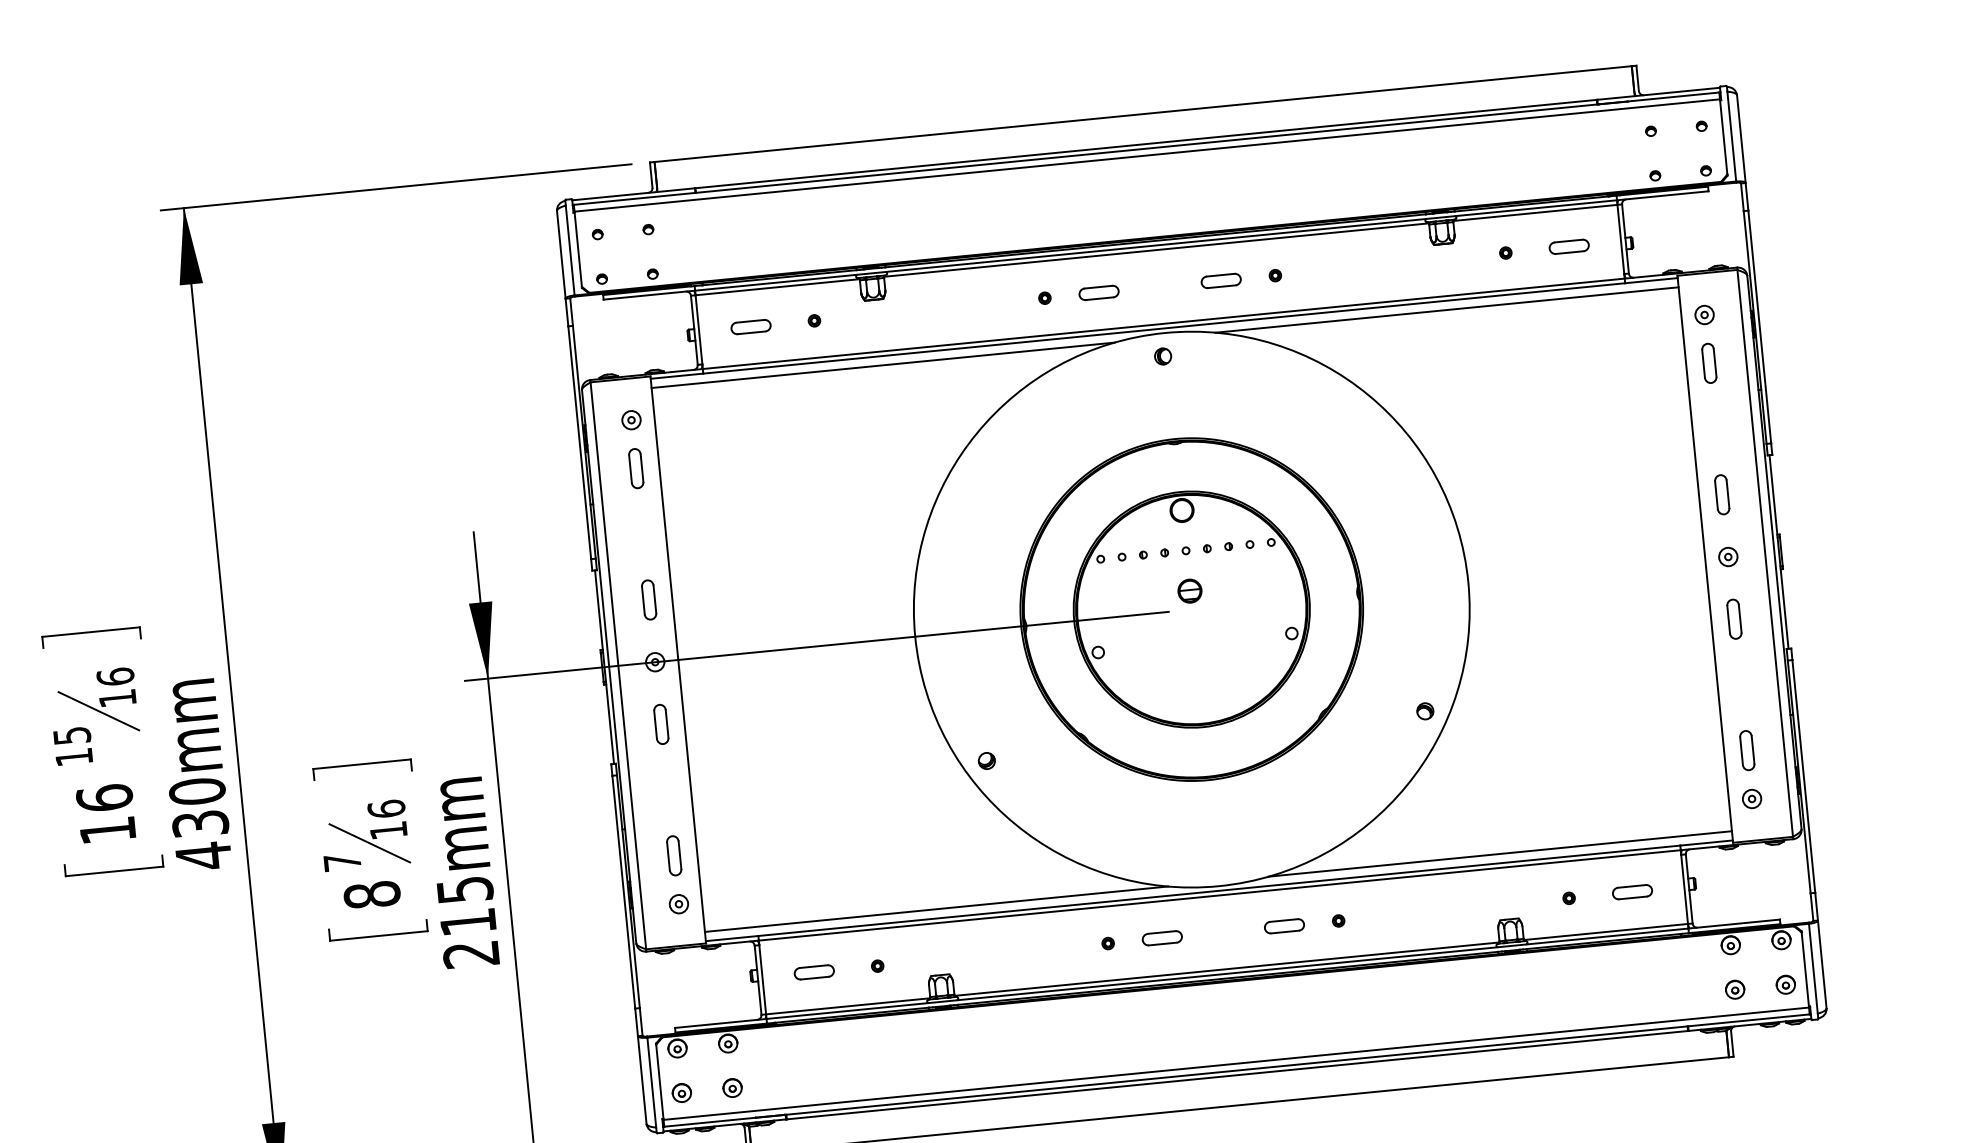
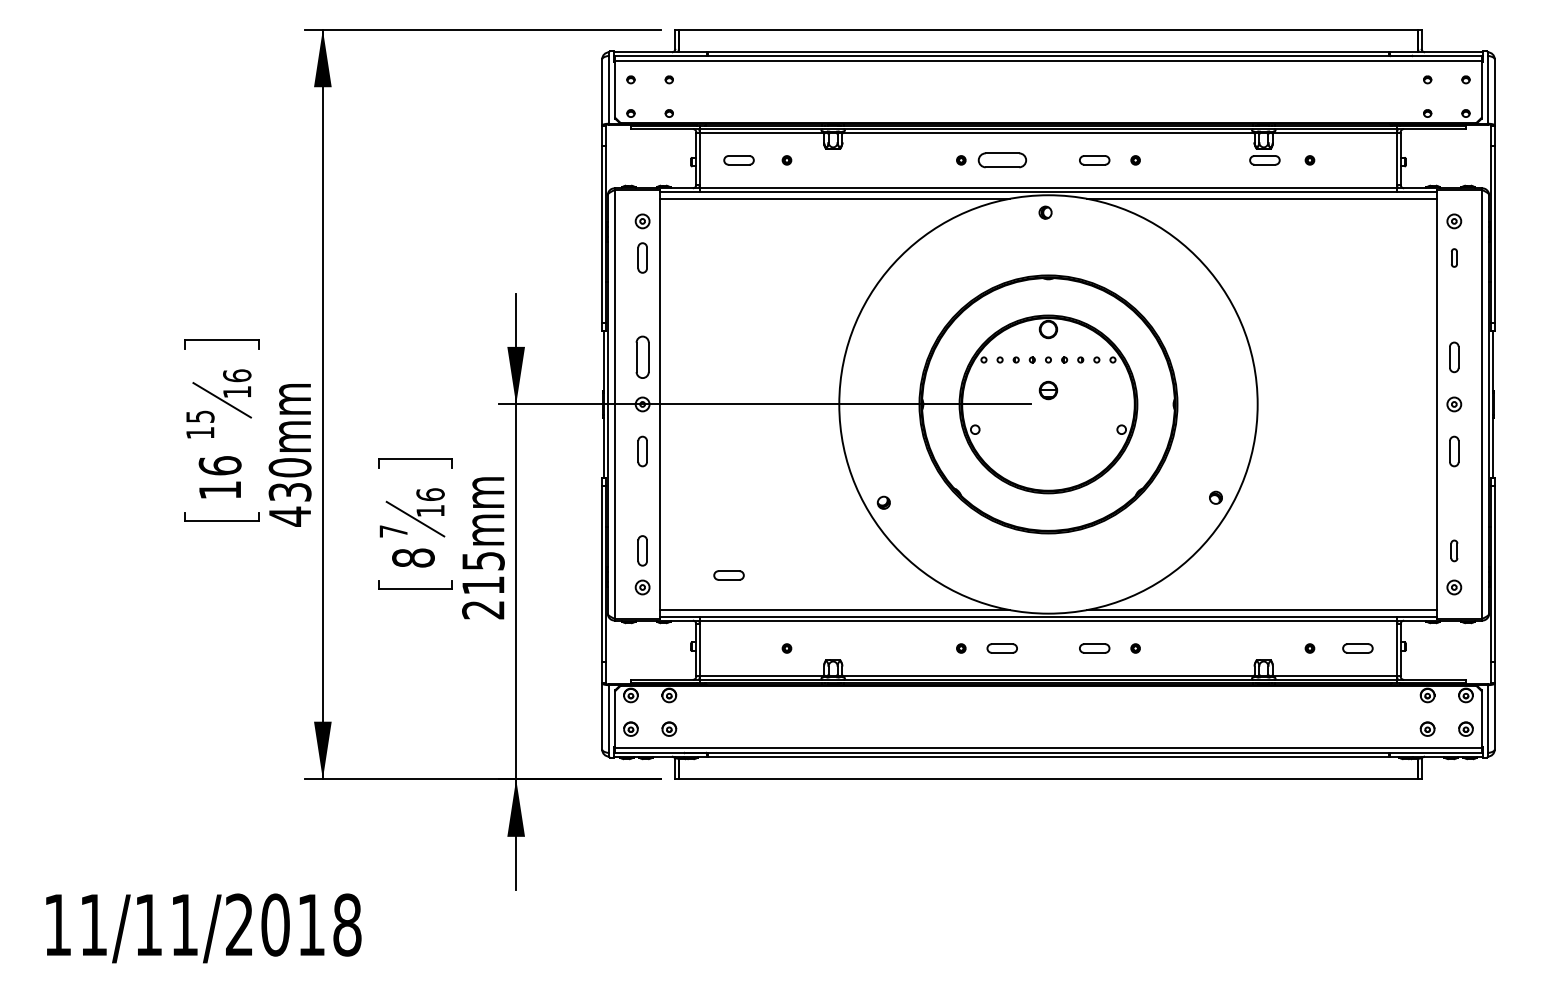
part: (1568, 247) -> (1264, 160), moved
part: (1098, 293) -> (1001, 160), size x1.6
part: (1709, 362) -> (1454, 257), size x0.6
part: (648, 600) -> (642, 357), size x1.4
part: (1747, 750) -> (1454, 550), size x0.7
part: (813, 972) -> (728, 575), moved

